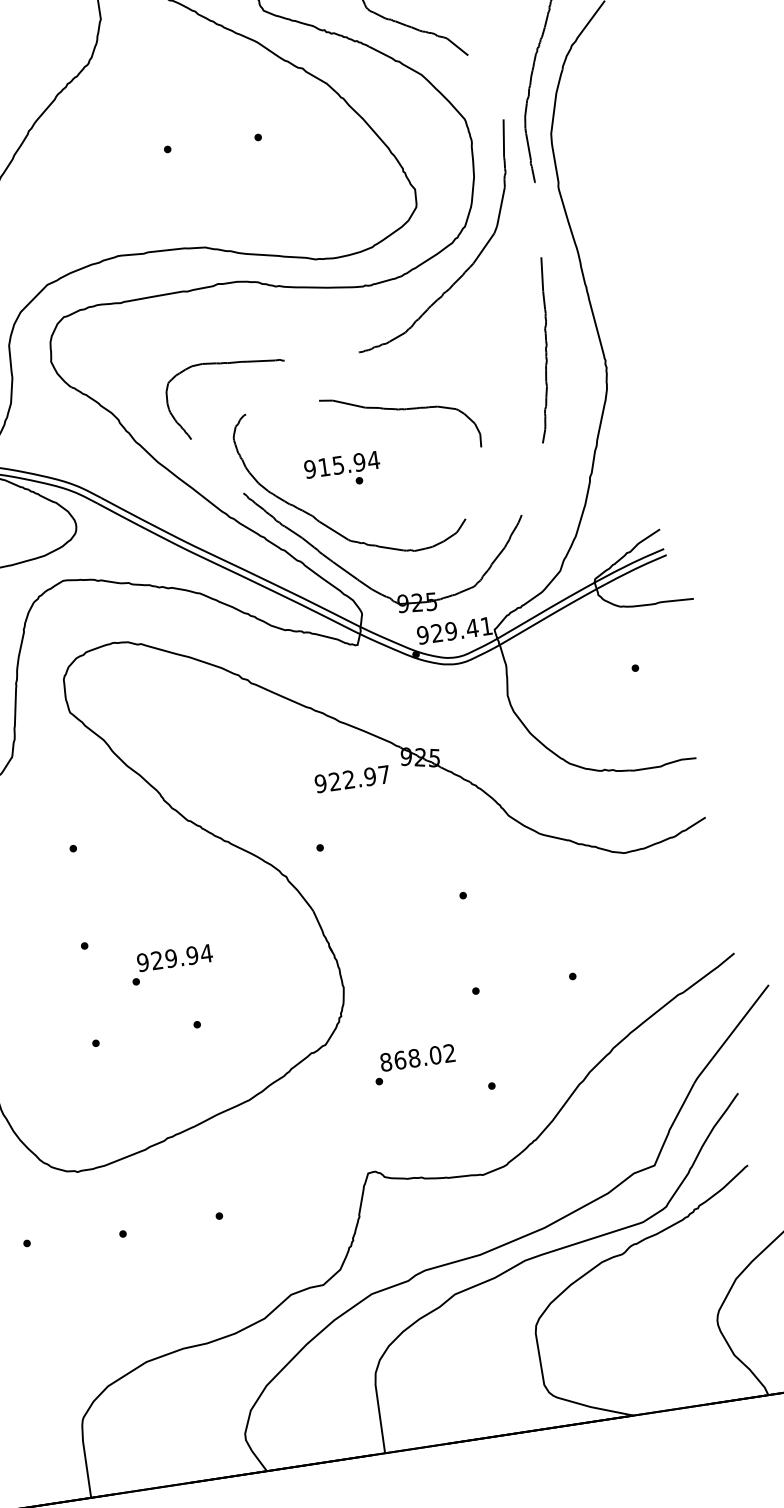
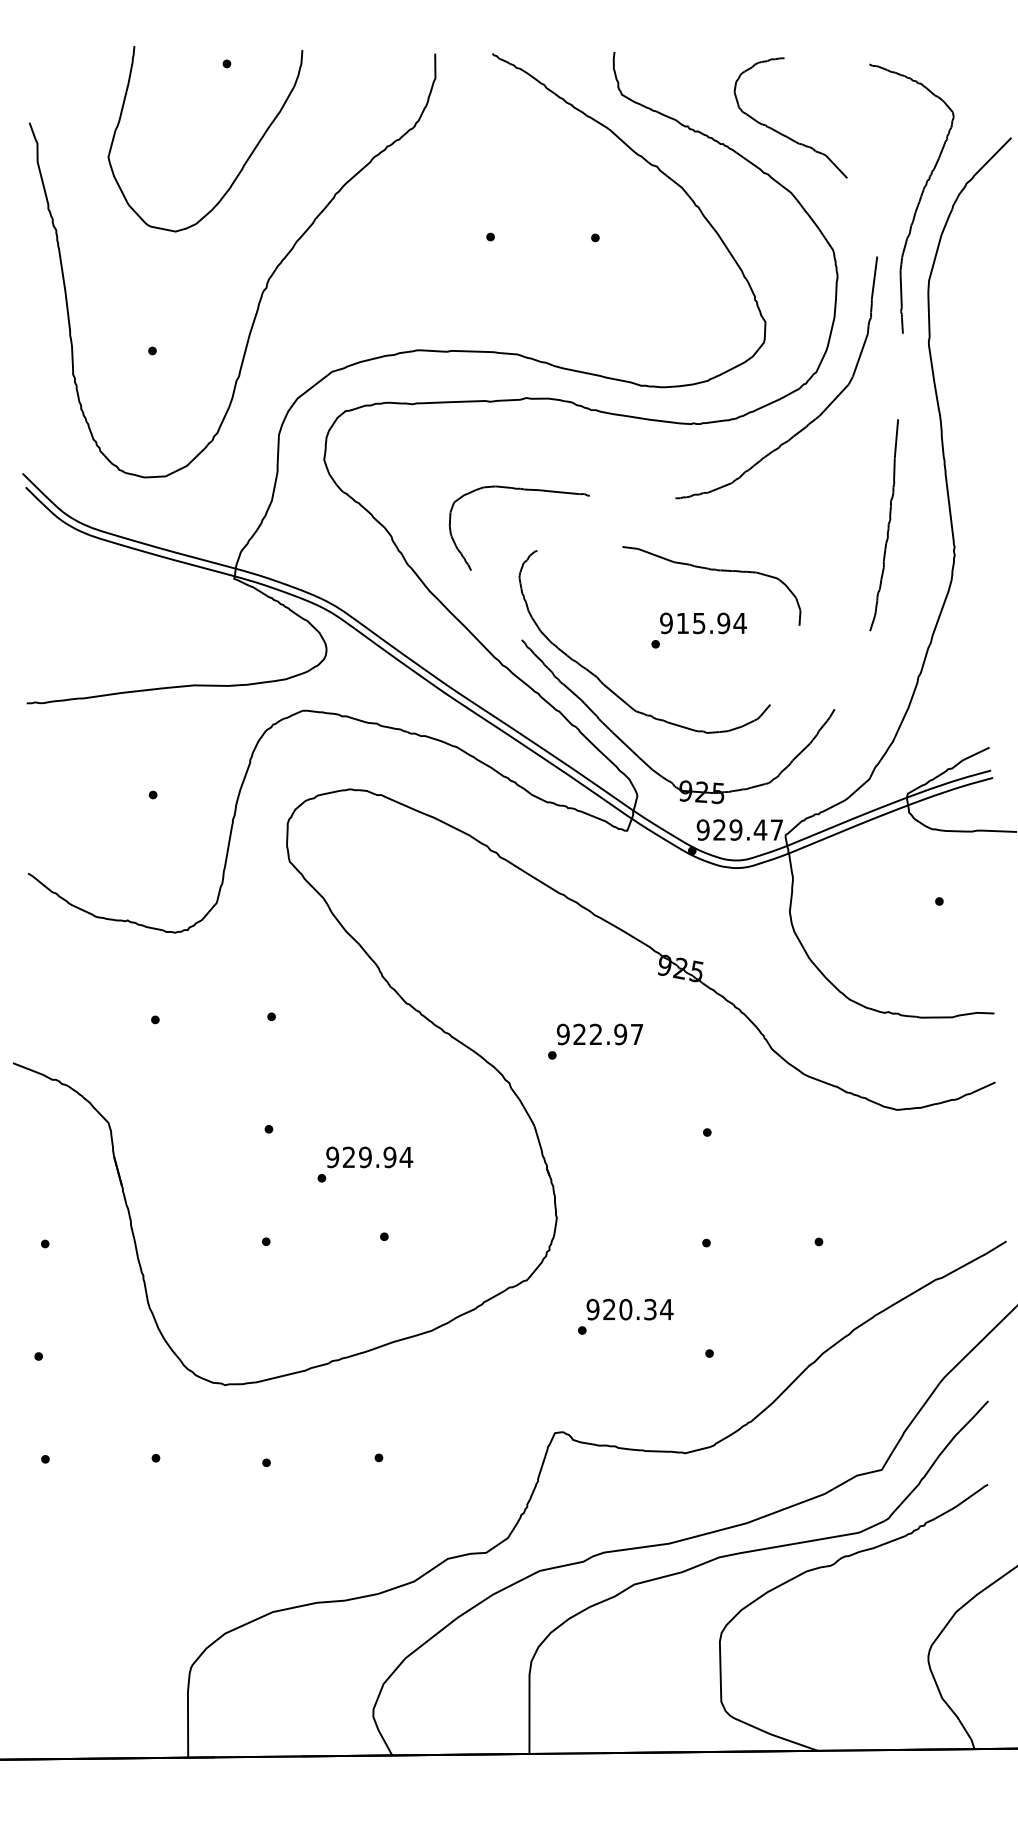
text: (342, 464) -> (703, 623), moved
text: (486, 625) -> (776, 829), 929.41 -> 929.47
text: (352, 779) -> (599, 1034), moved
text: (417, 1057) -> (629, 1309), 868.02 -> 920.34

